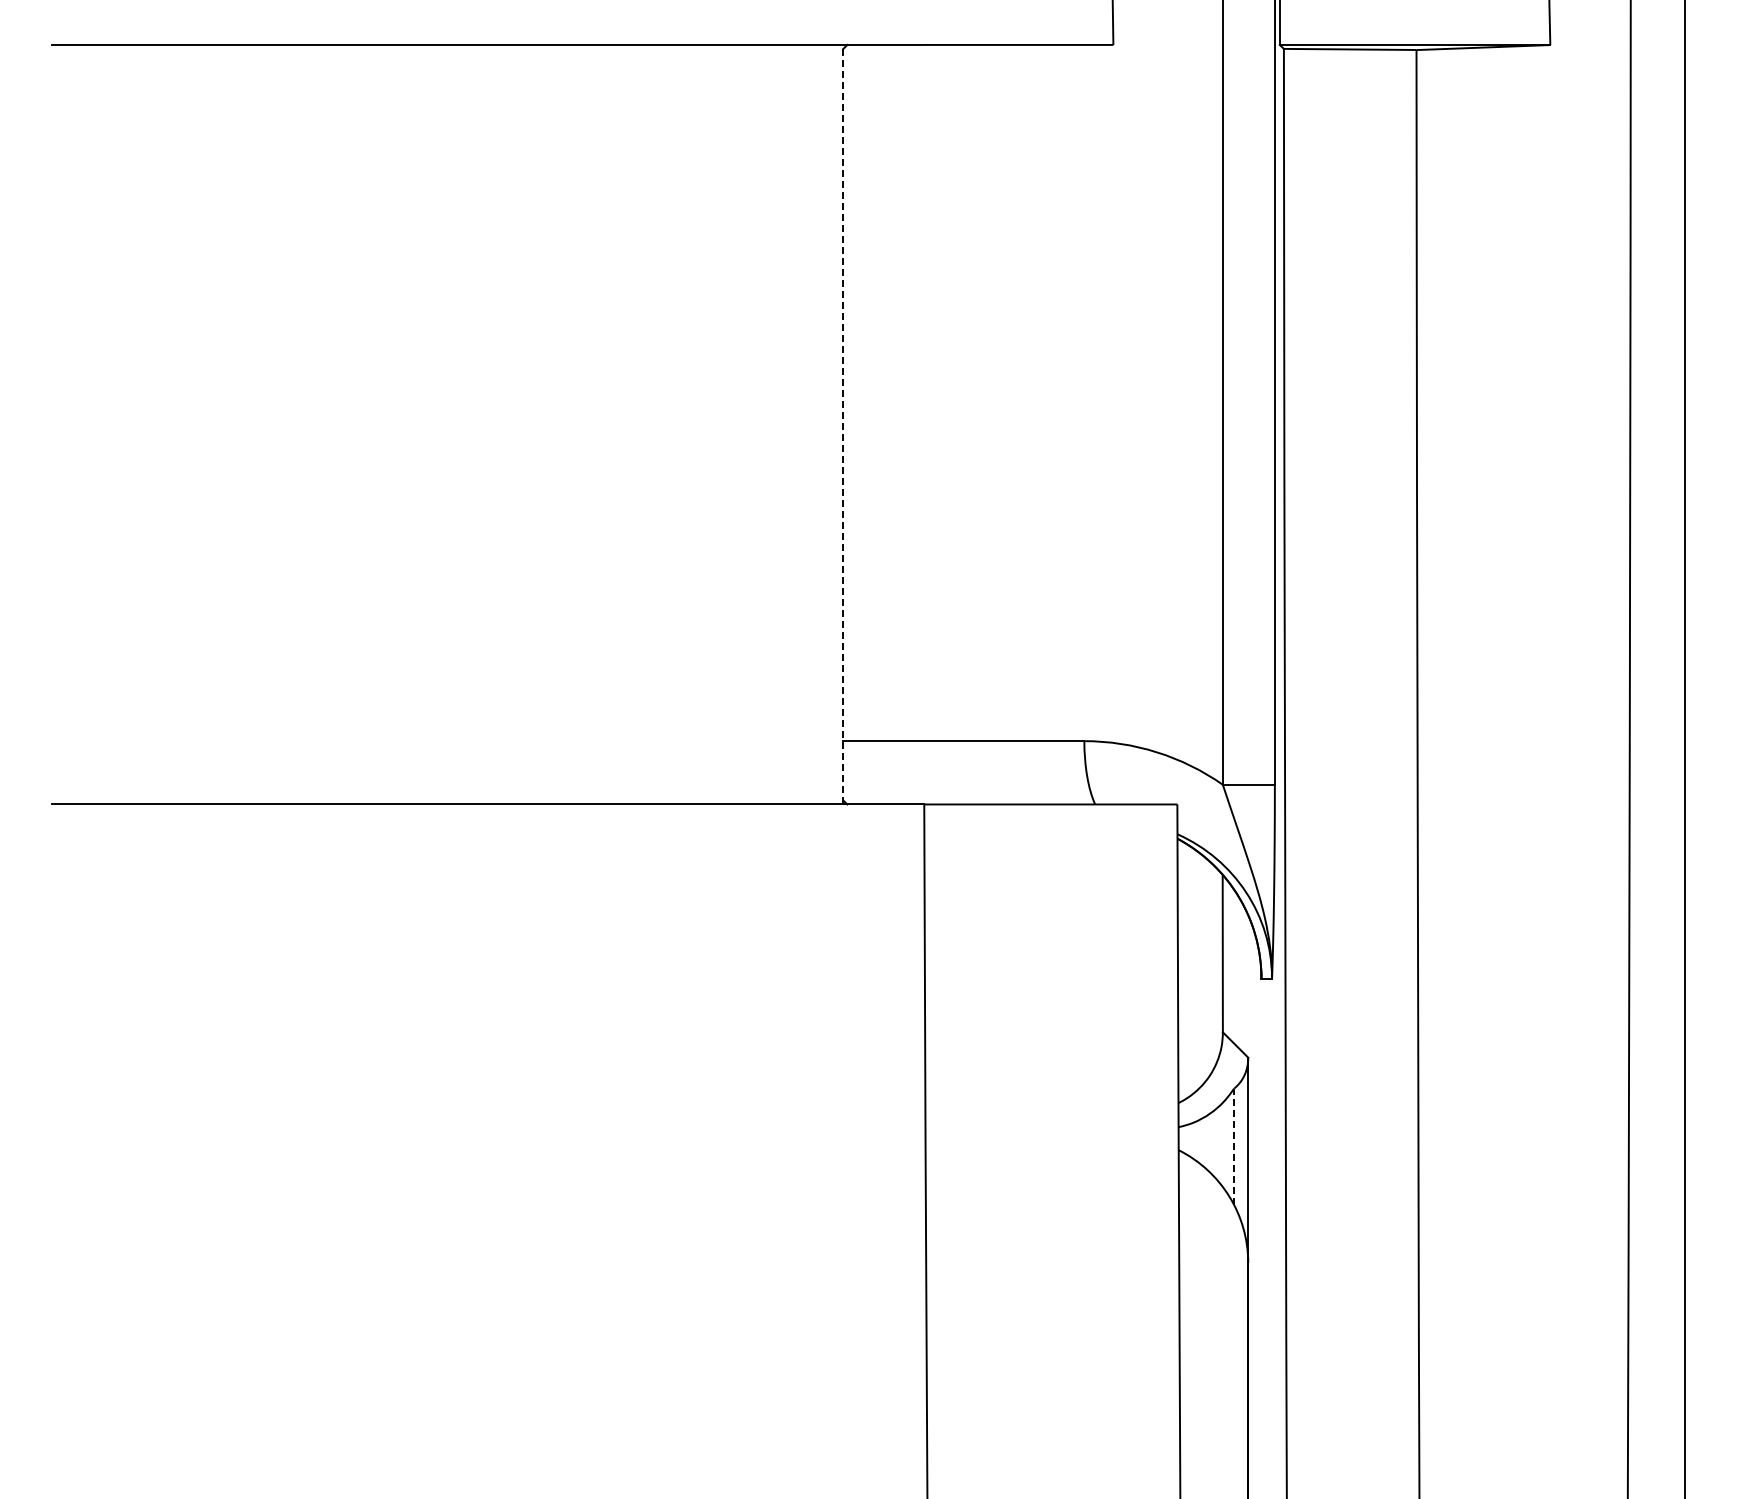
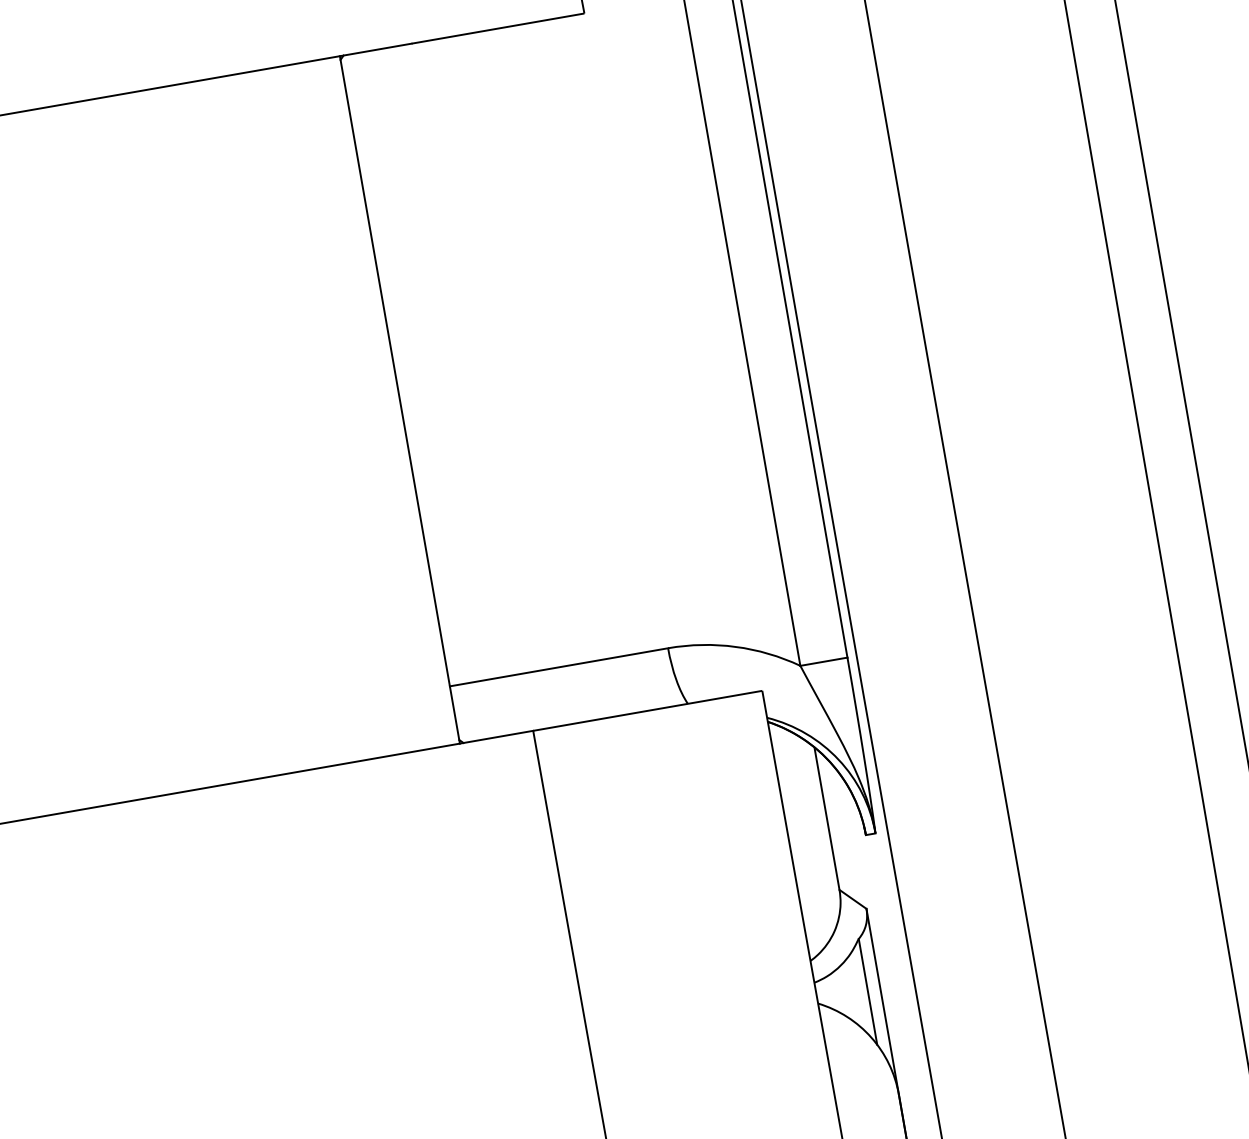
line: (843, 424) -> (400, 399), dashed -> solid
line: (1234, 1146) -> (868, 991), dashed -> solid

